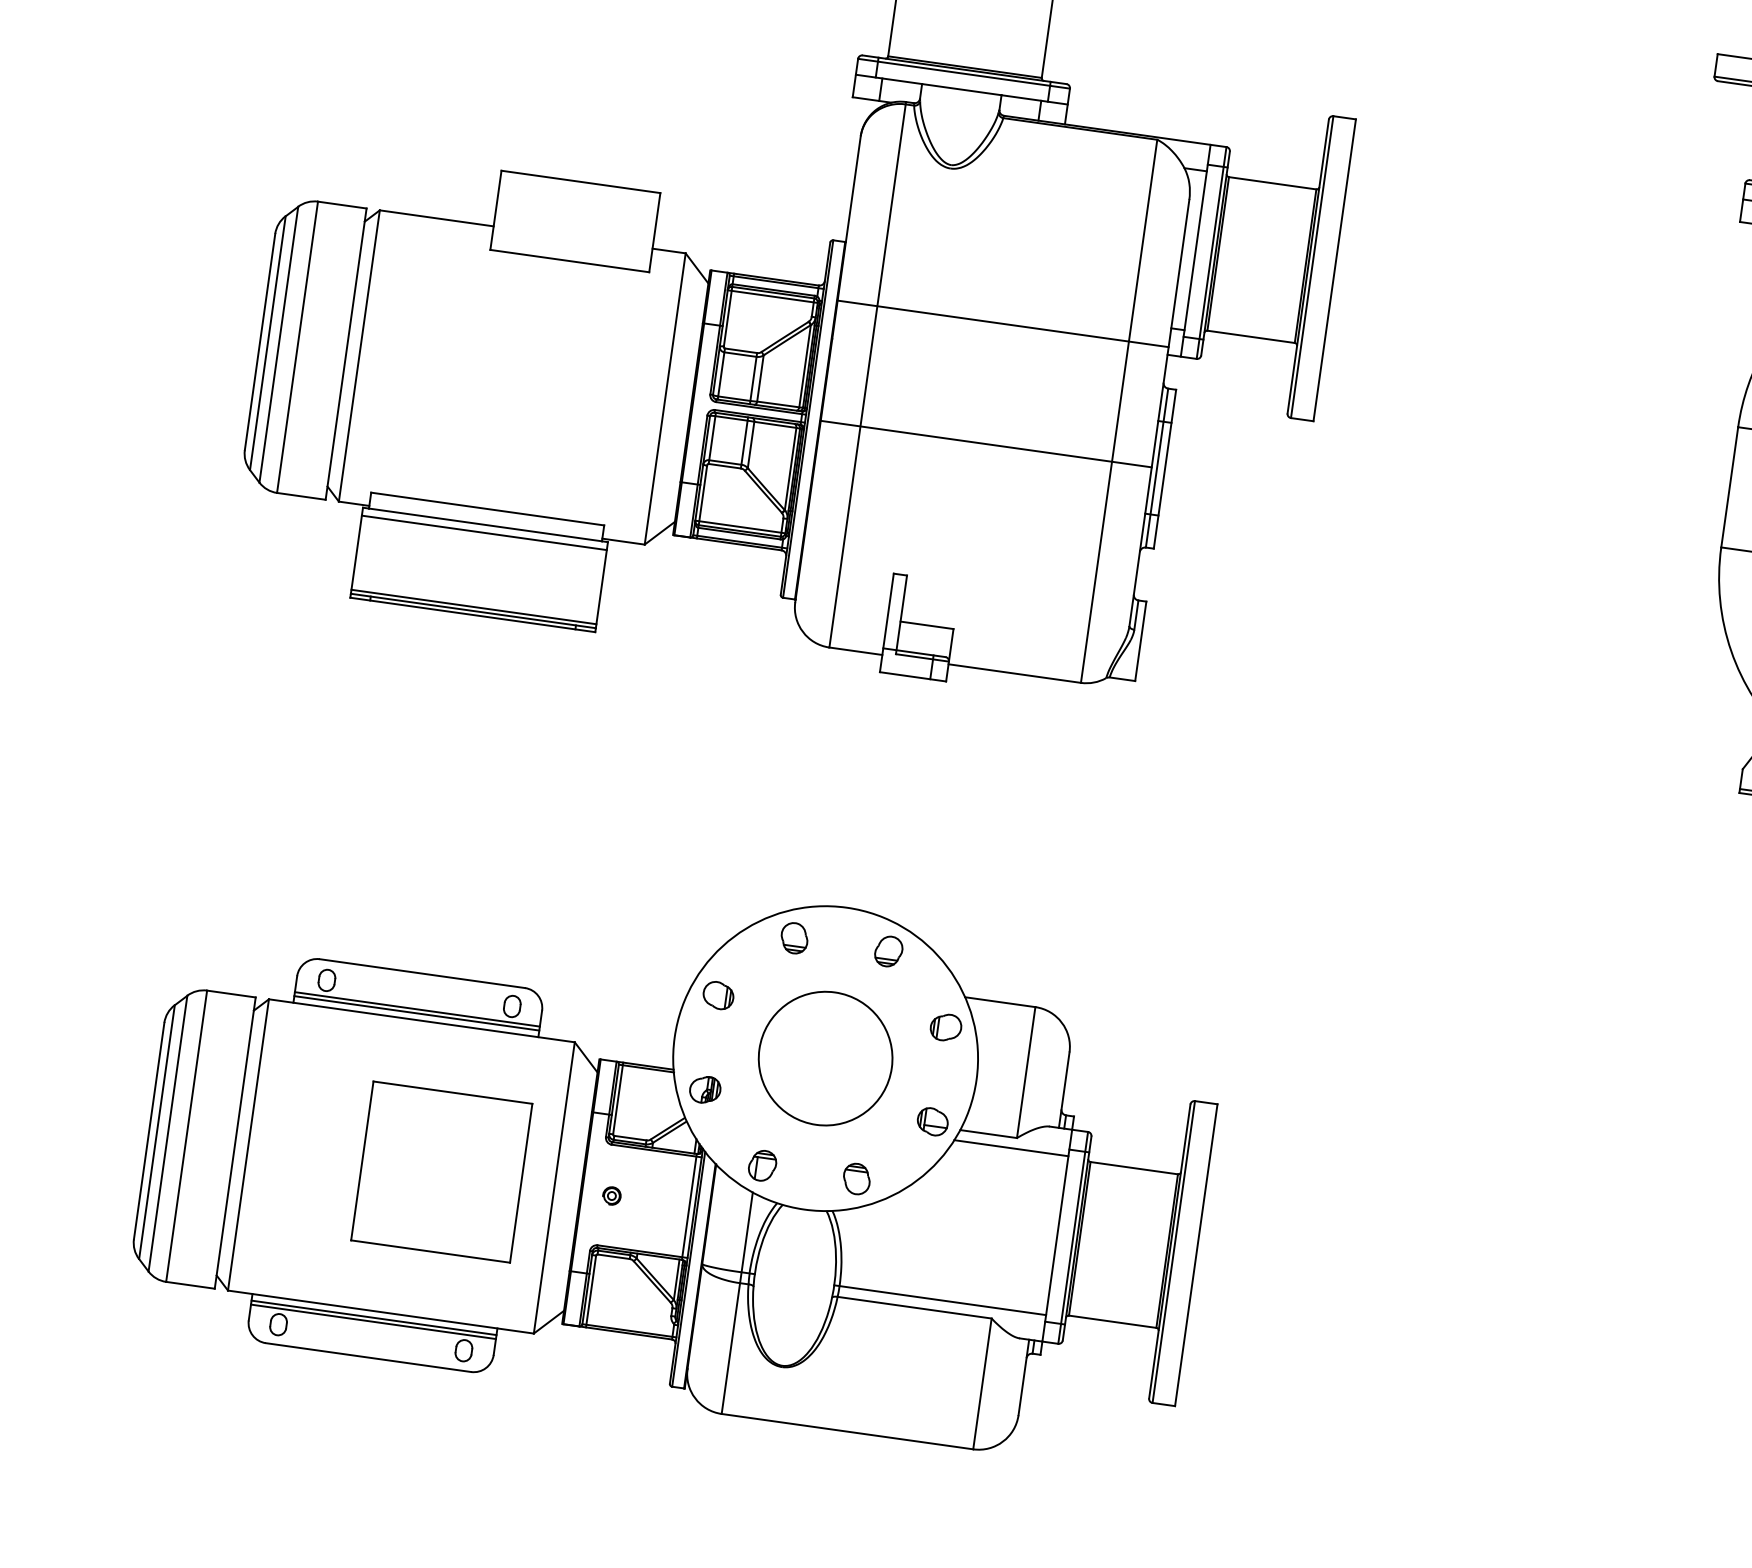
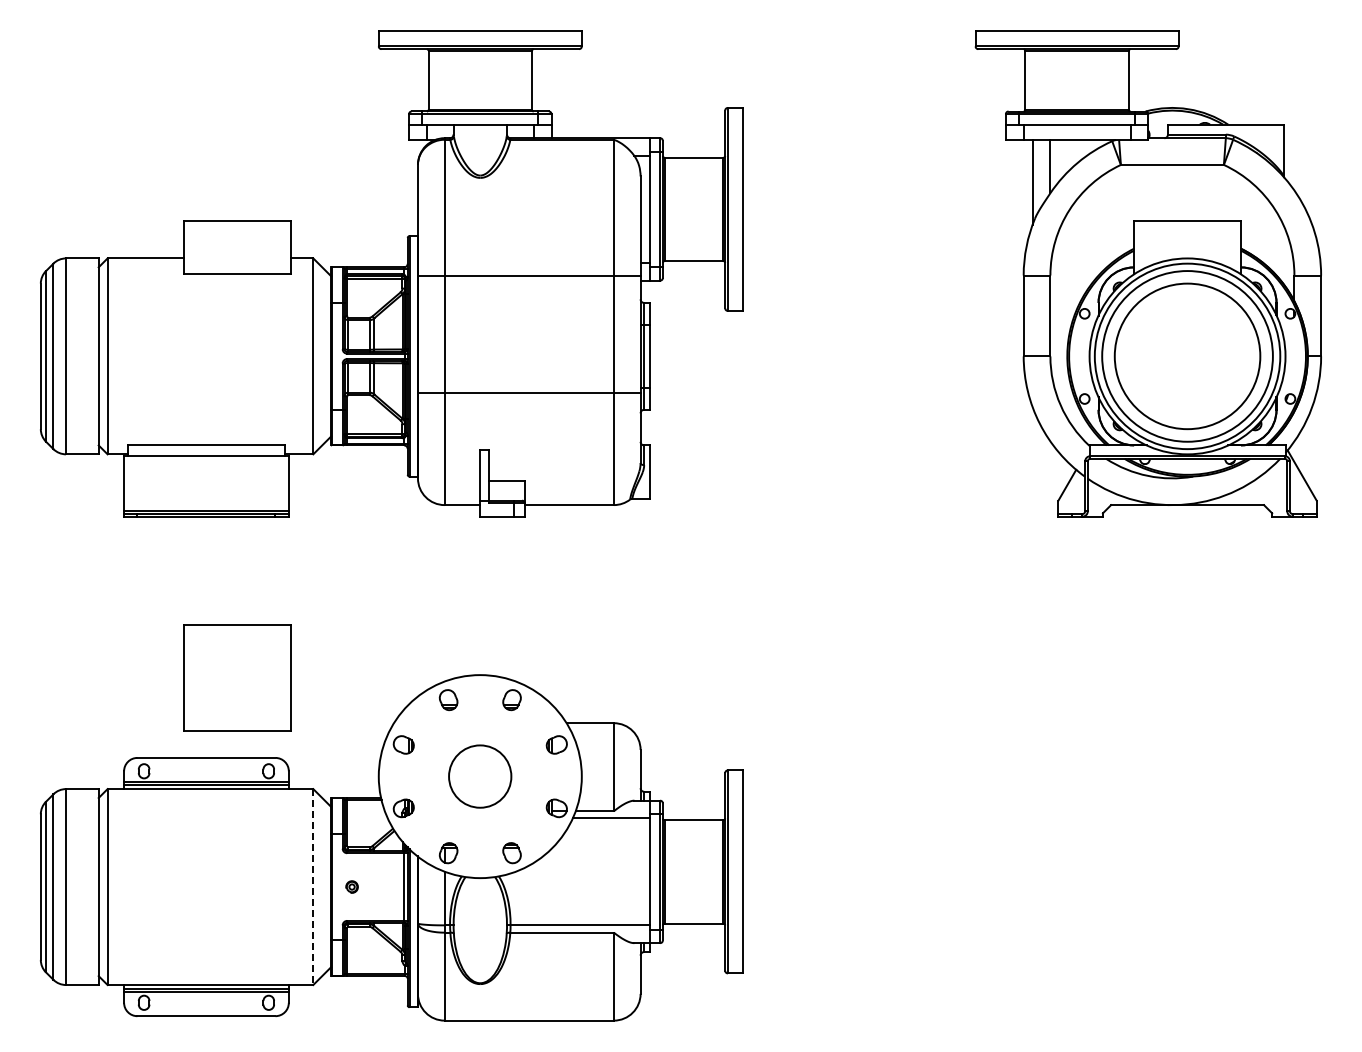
line: (985, 444) -> (528, 393), moved
line: (484, 532) -> (206, 461), removed
circle: (824, 1058) -> (479, 776), size x0.7
part: (441, 1171) -> (237, 677), moved
line: (554, 1188) -> (313, 887), solid -> dashed

